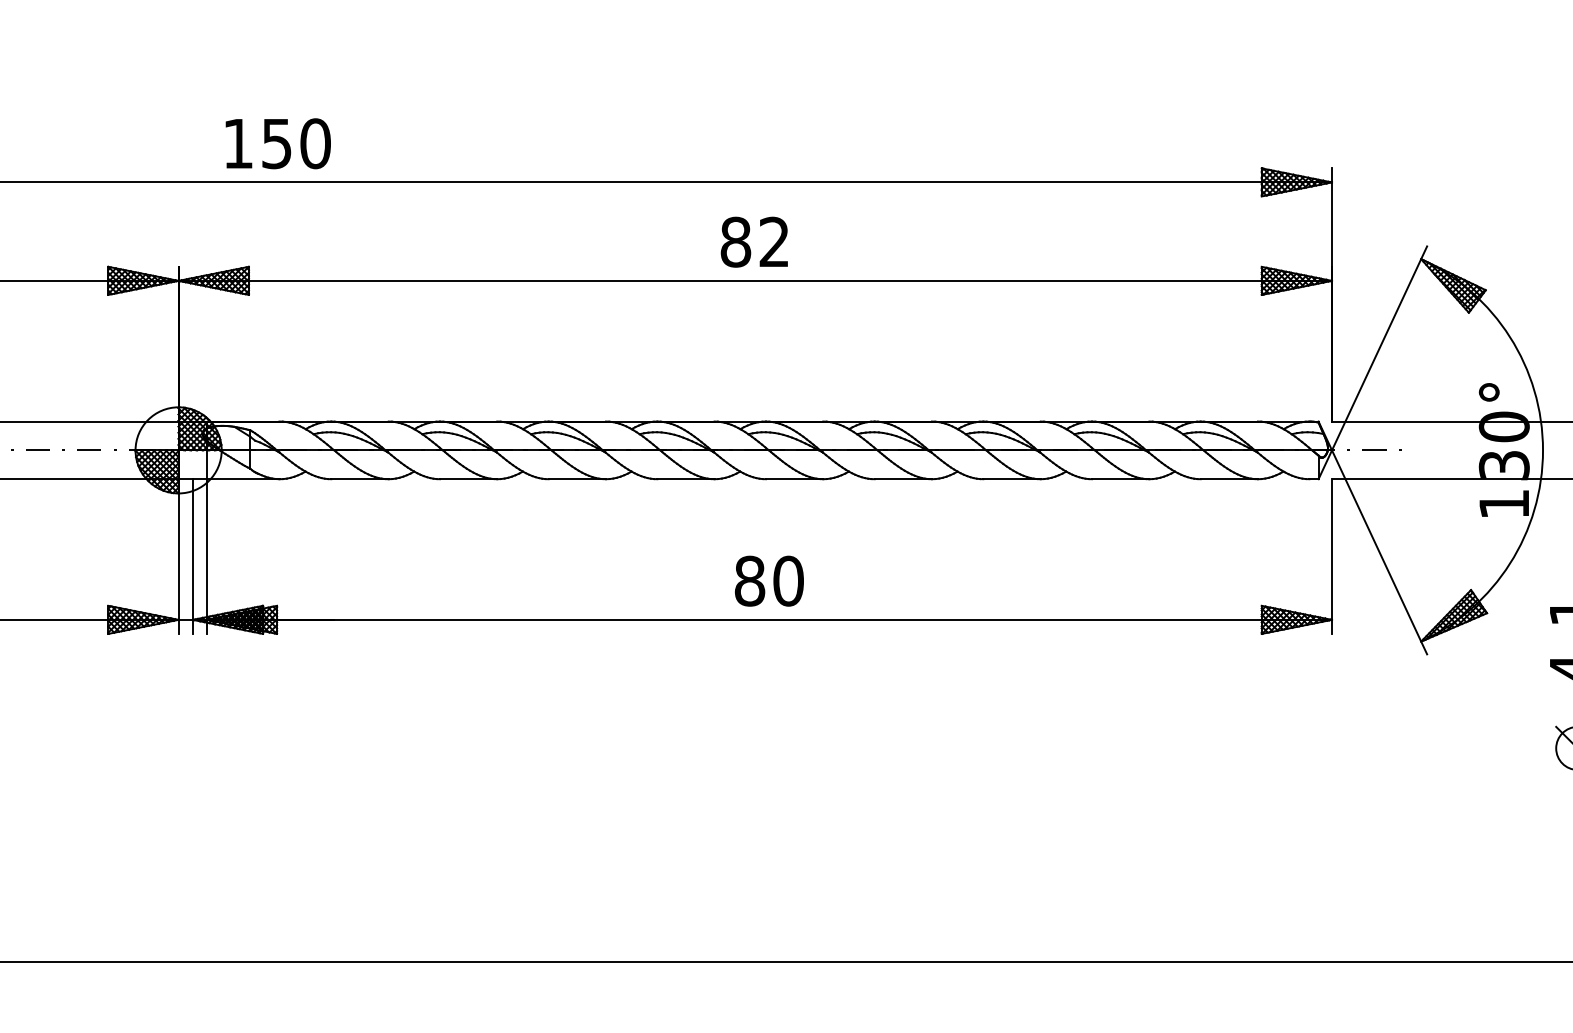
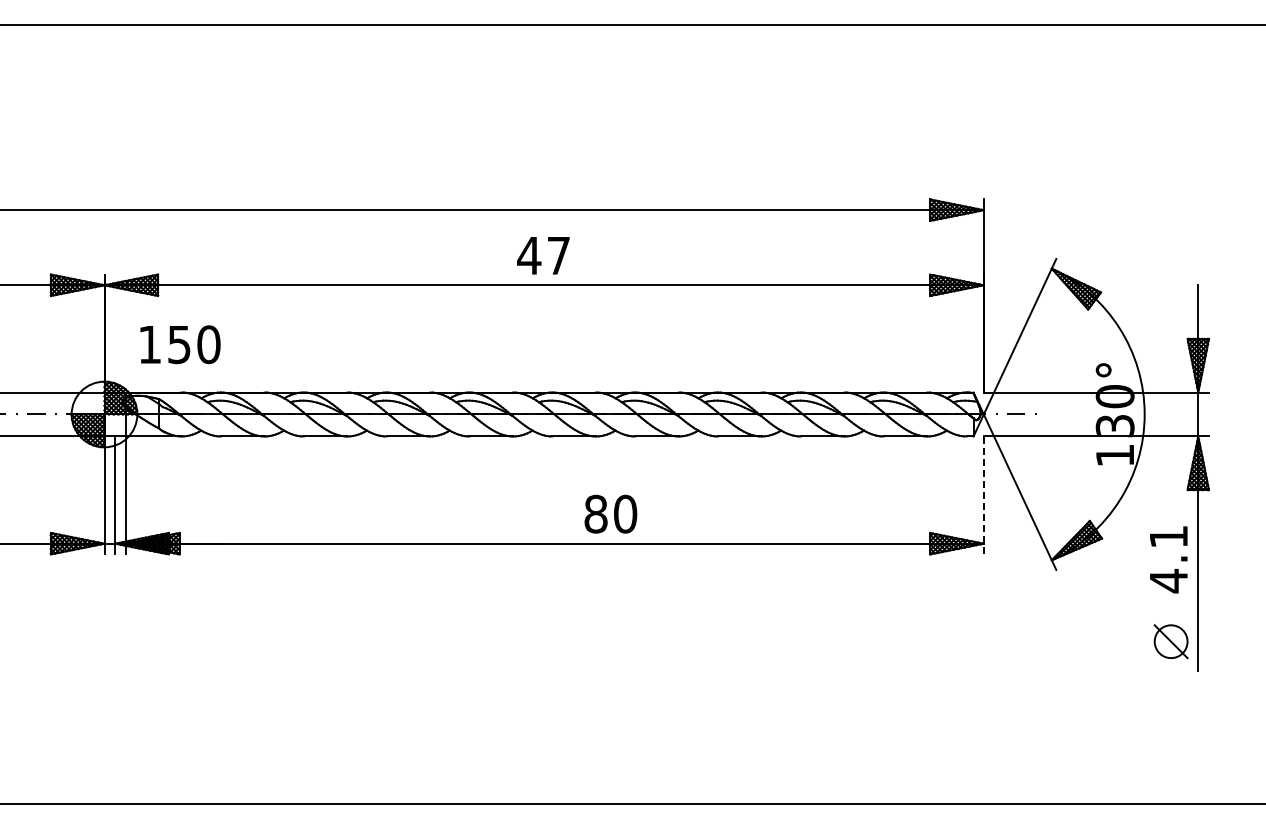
text: (278, 143) -> (180, 344), moved
text: (754, 241) -> (543, 255), 82 -> 47
line: (1331, 556) -> (983, 495), solid -> dashed
text: (768, 580) -> (610, 513), moved

